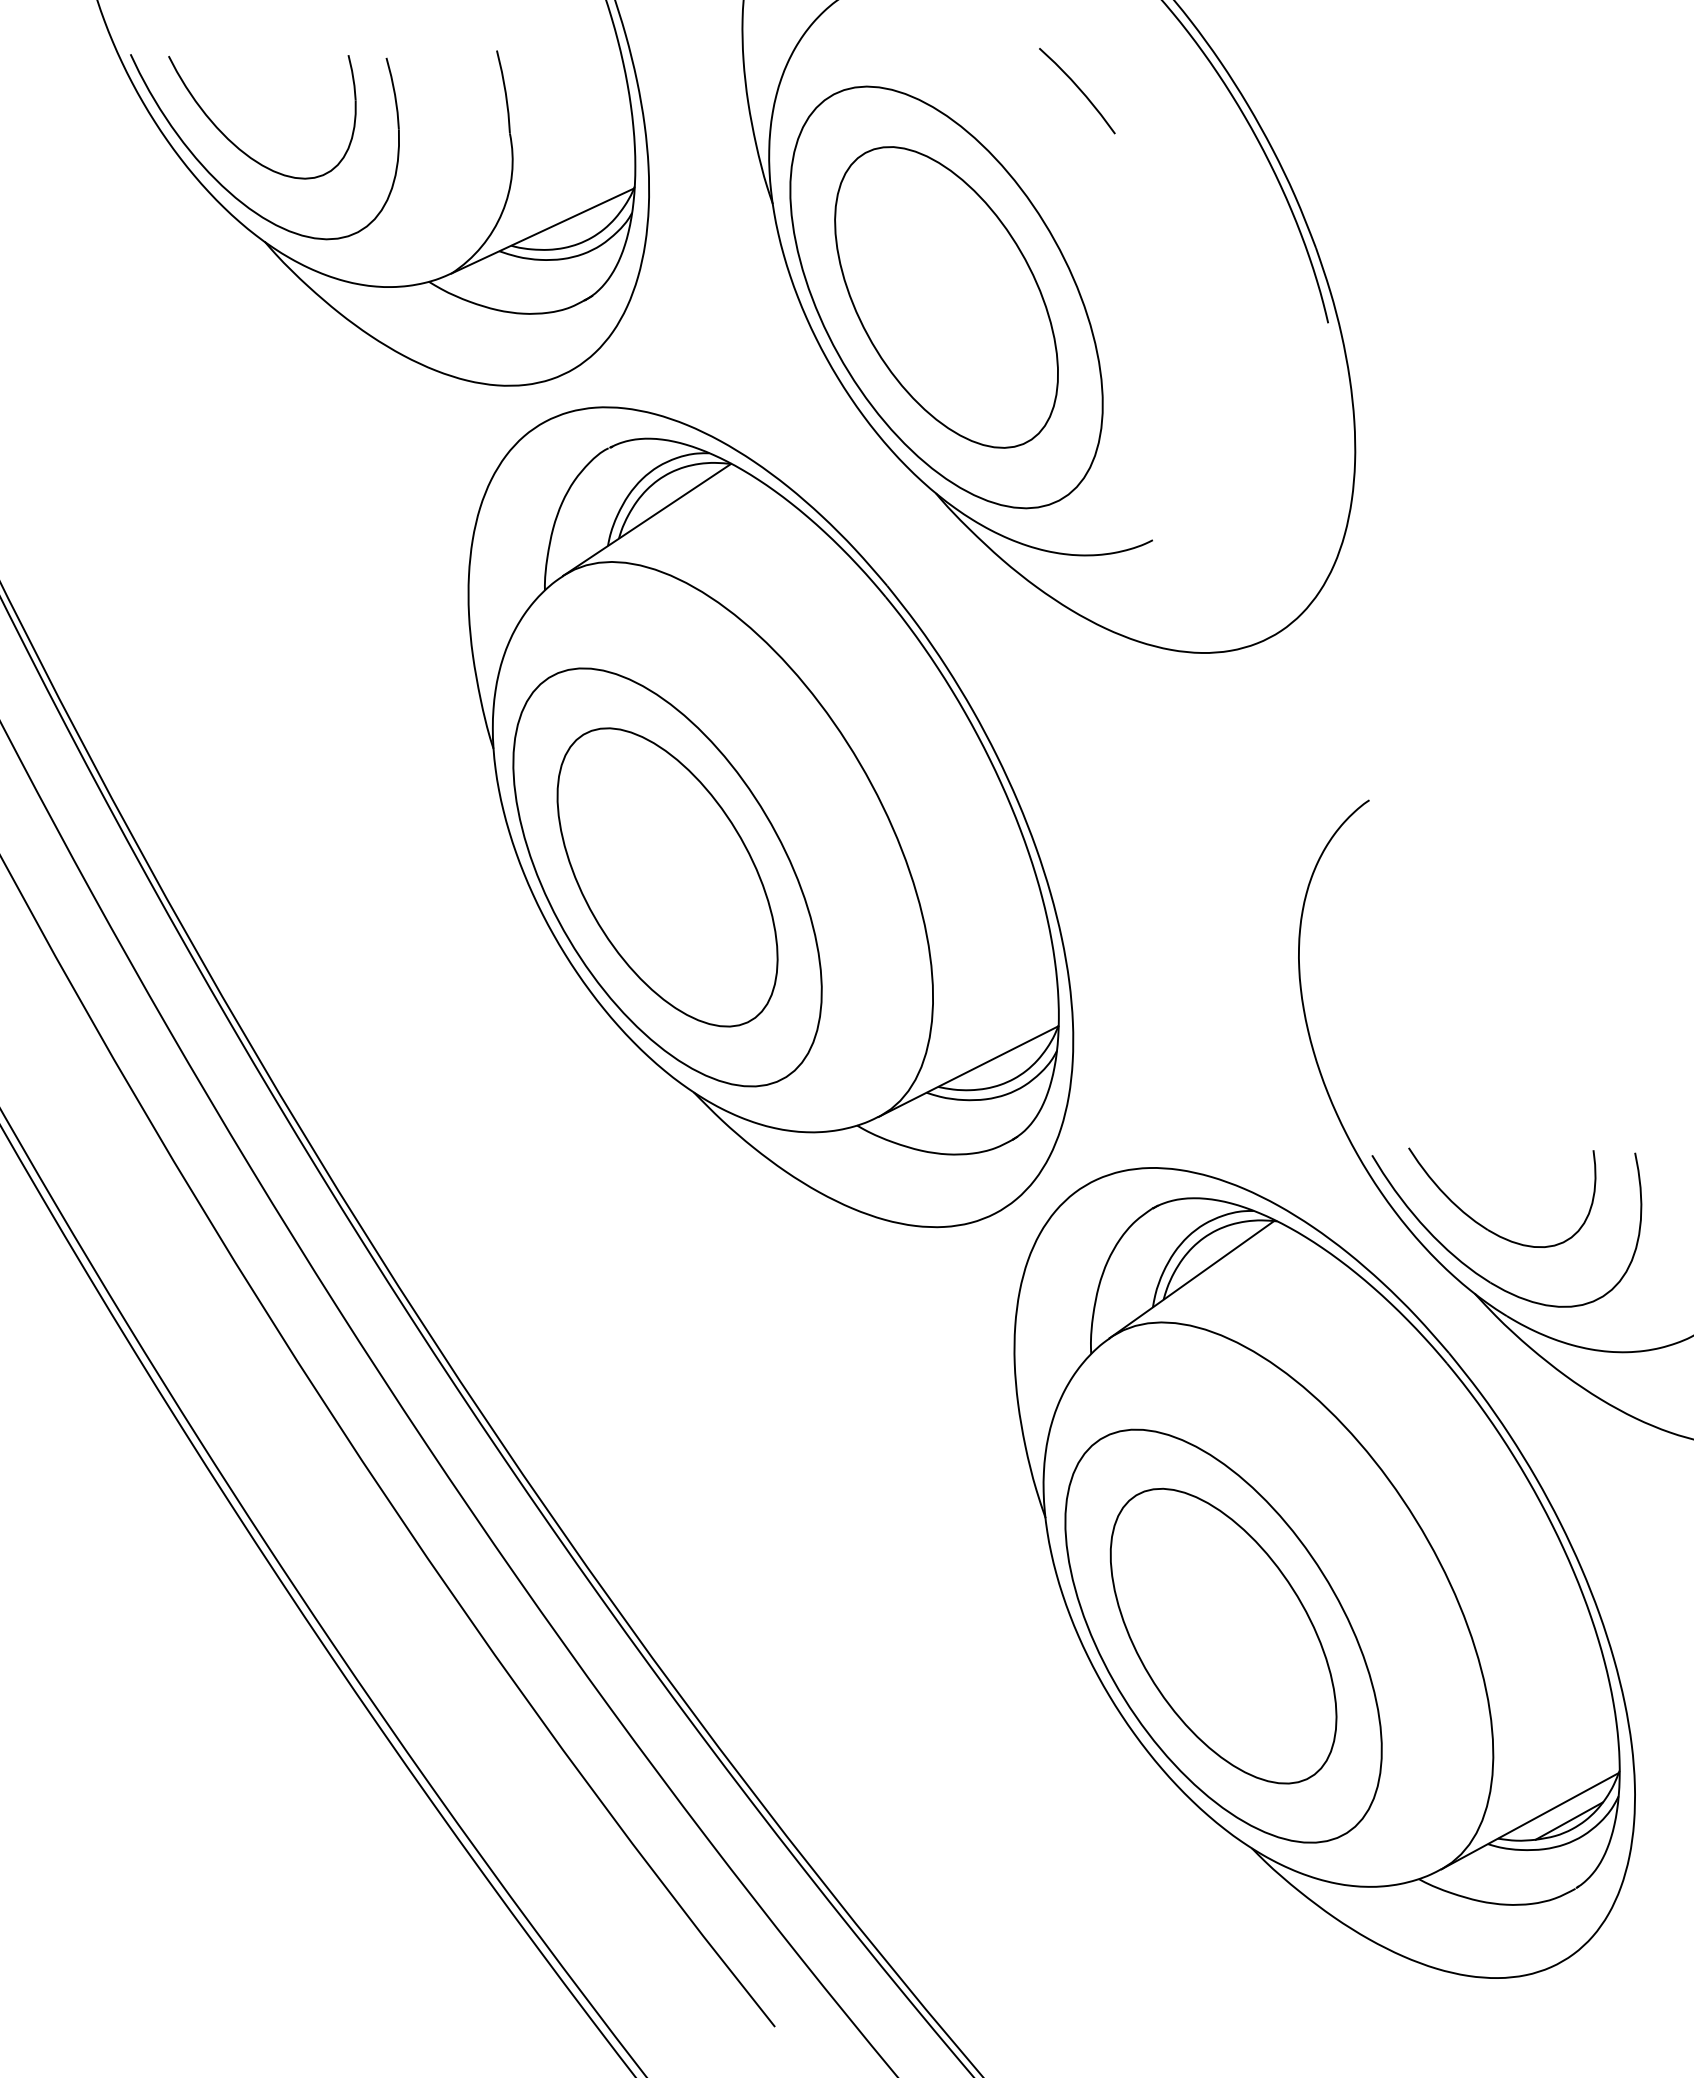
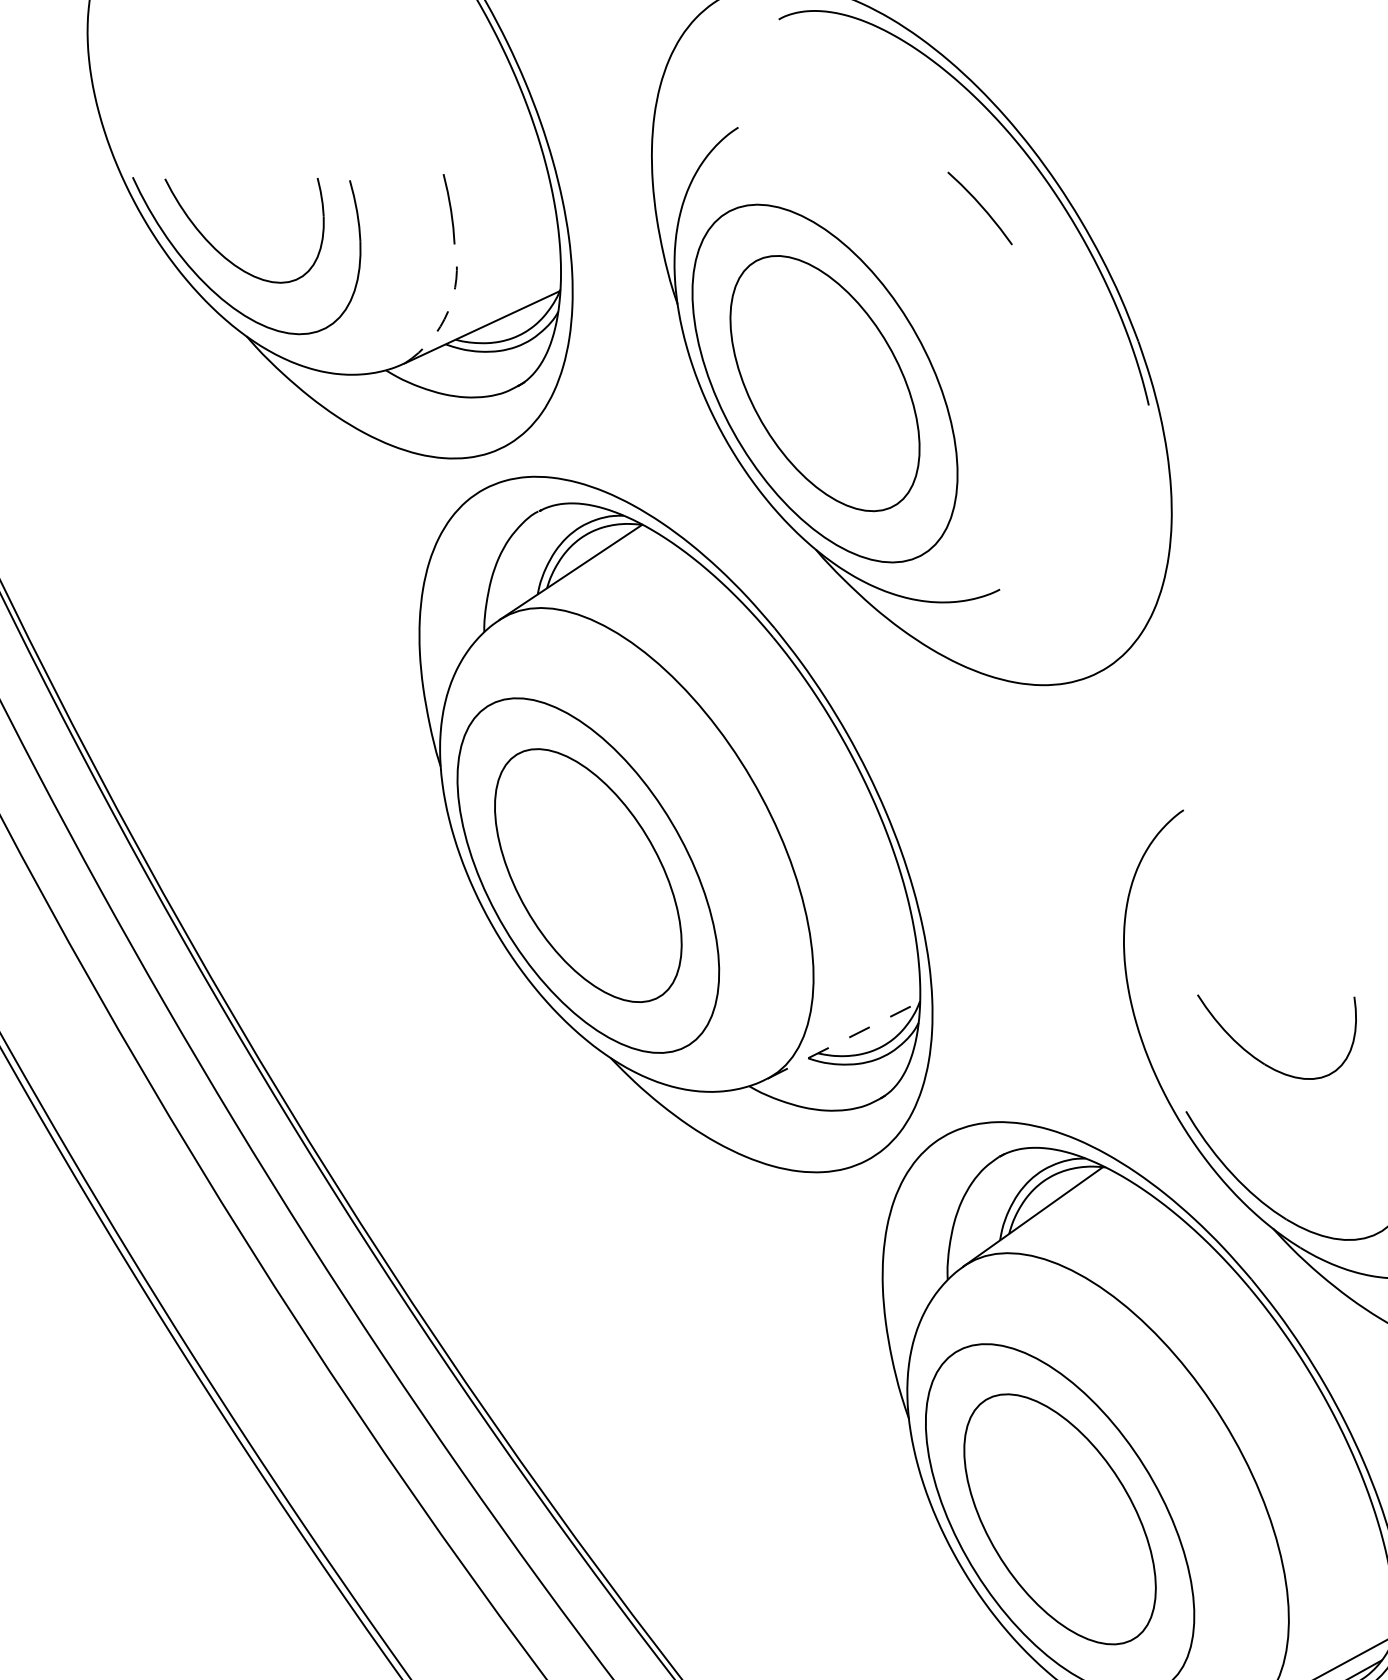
curve: (1078, 89) -> (981, 207), moved
arc: (502, 212) -> (448, 311), solid -> dashed
line: (968, 1071) -> (843, 1040), solid -> dashed
part: (1483, 1225) -> (1261, 1060), moved

